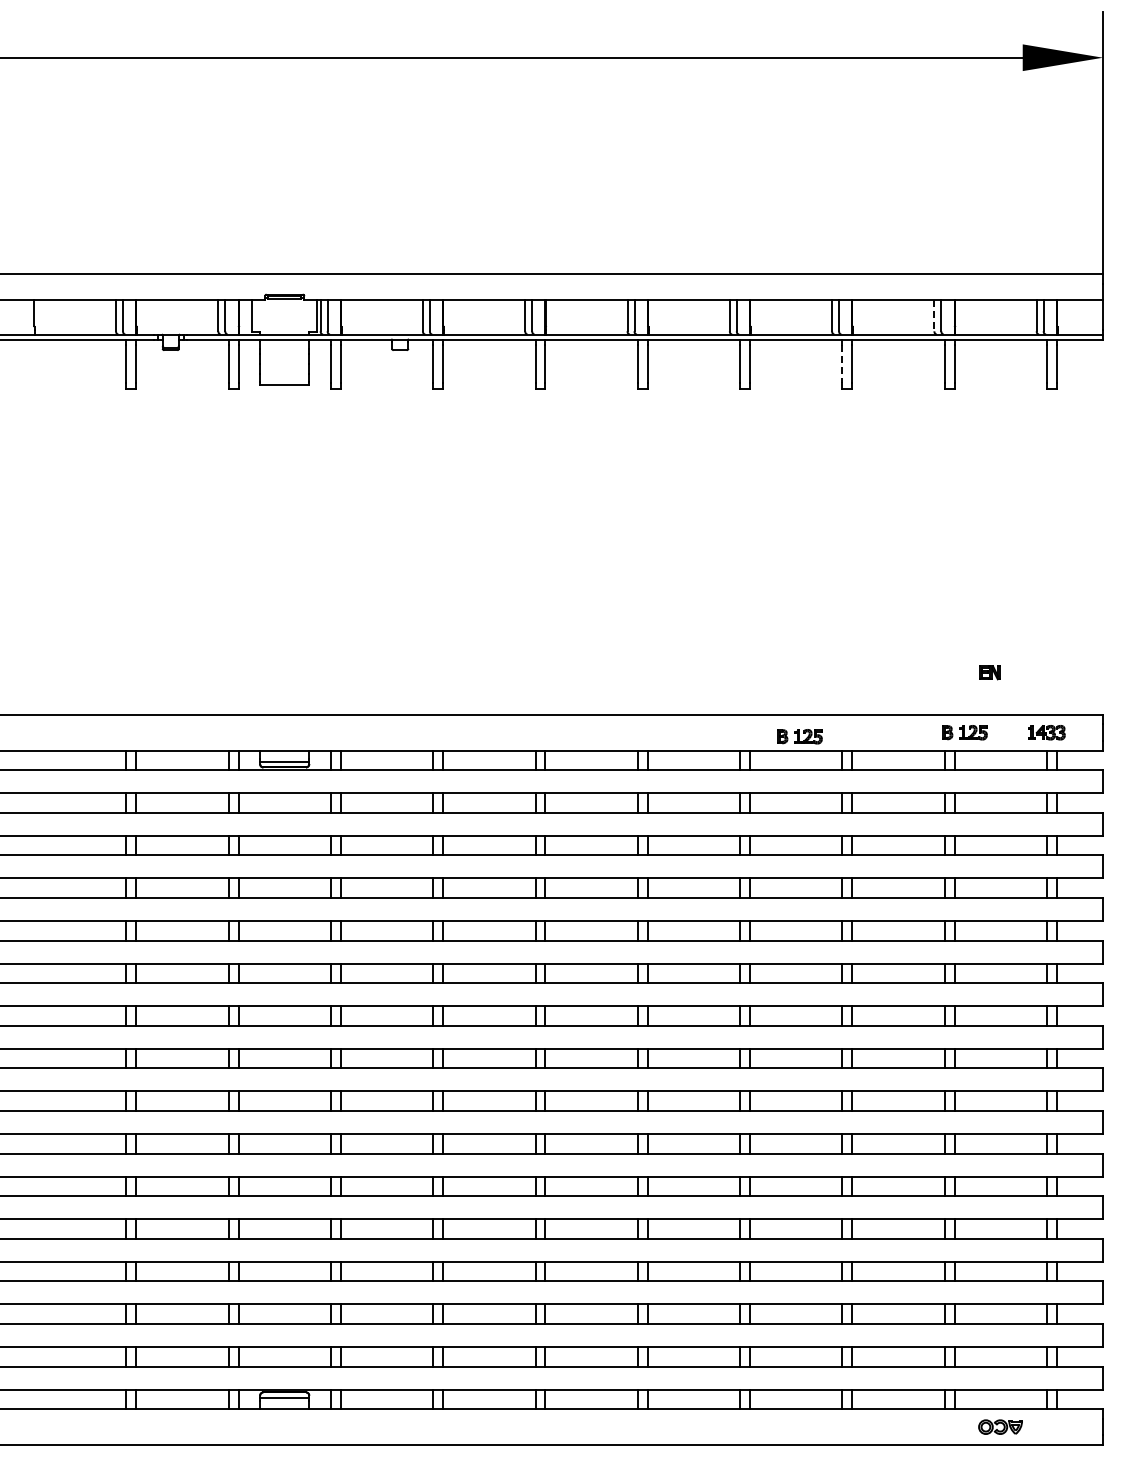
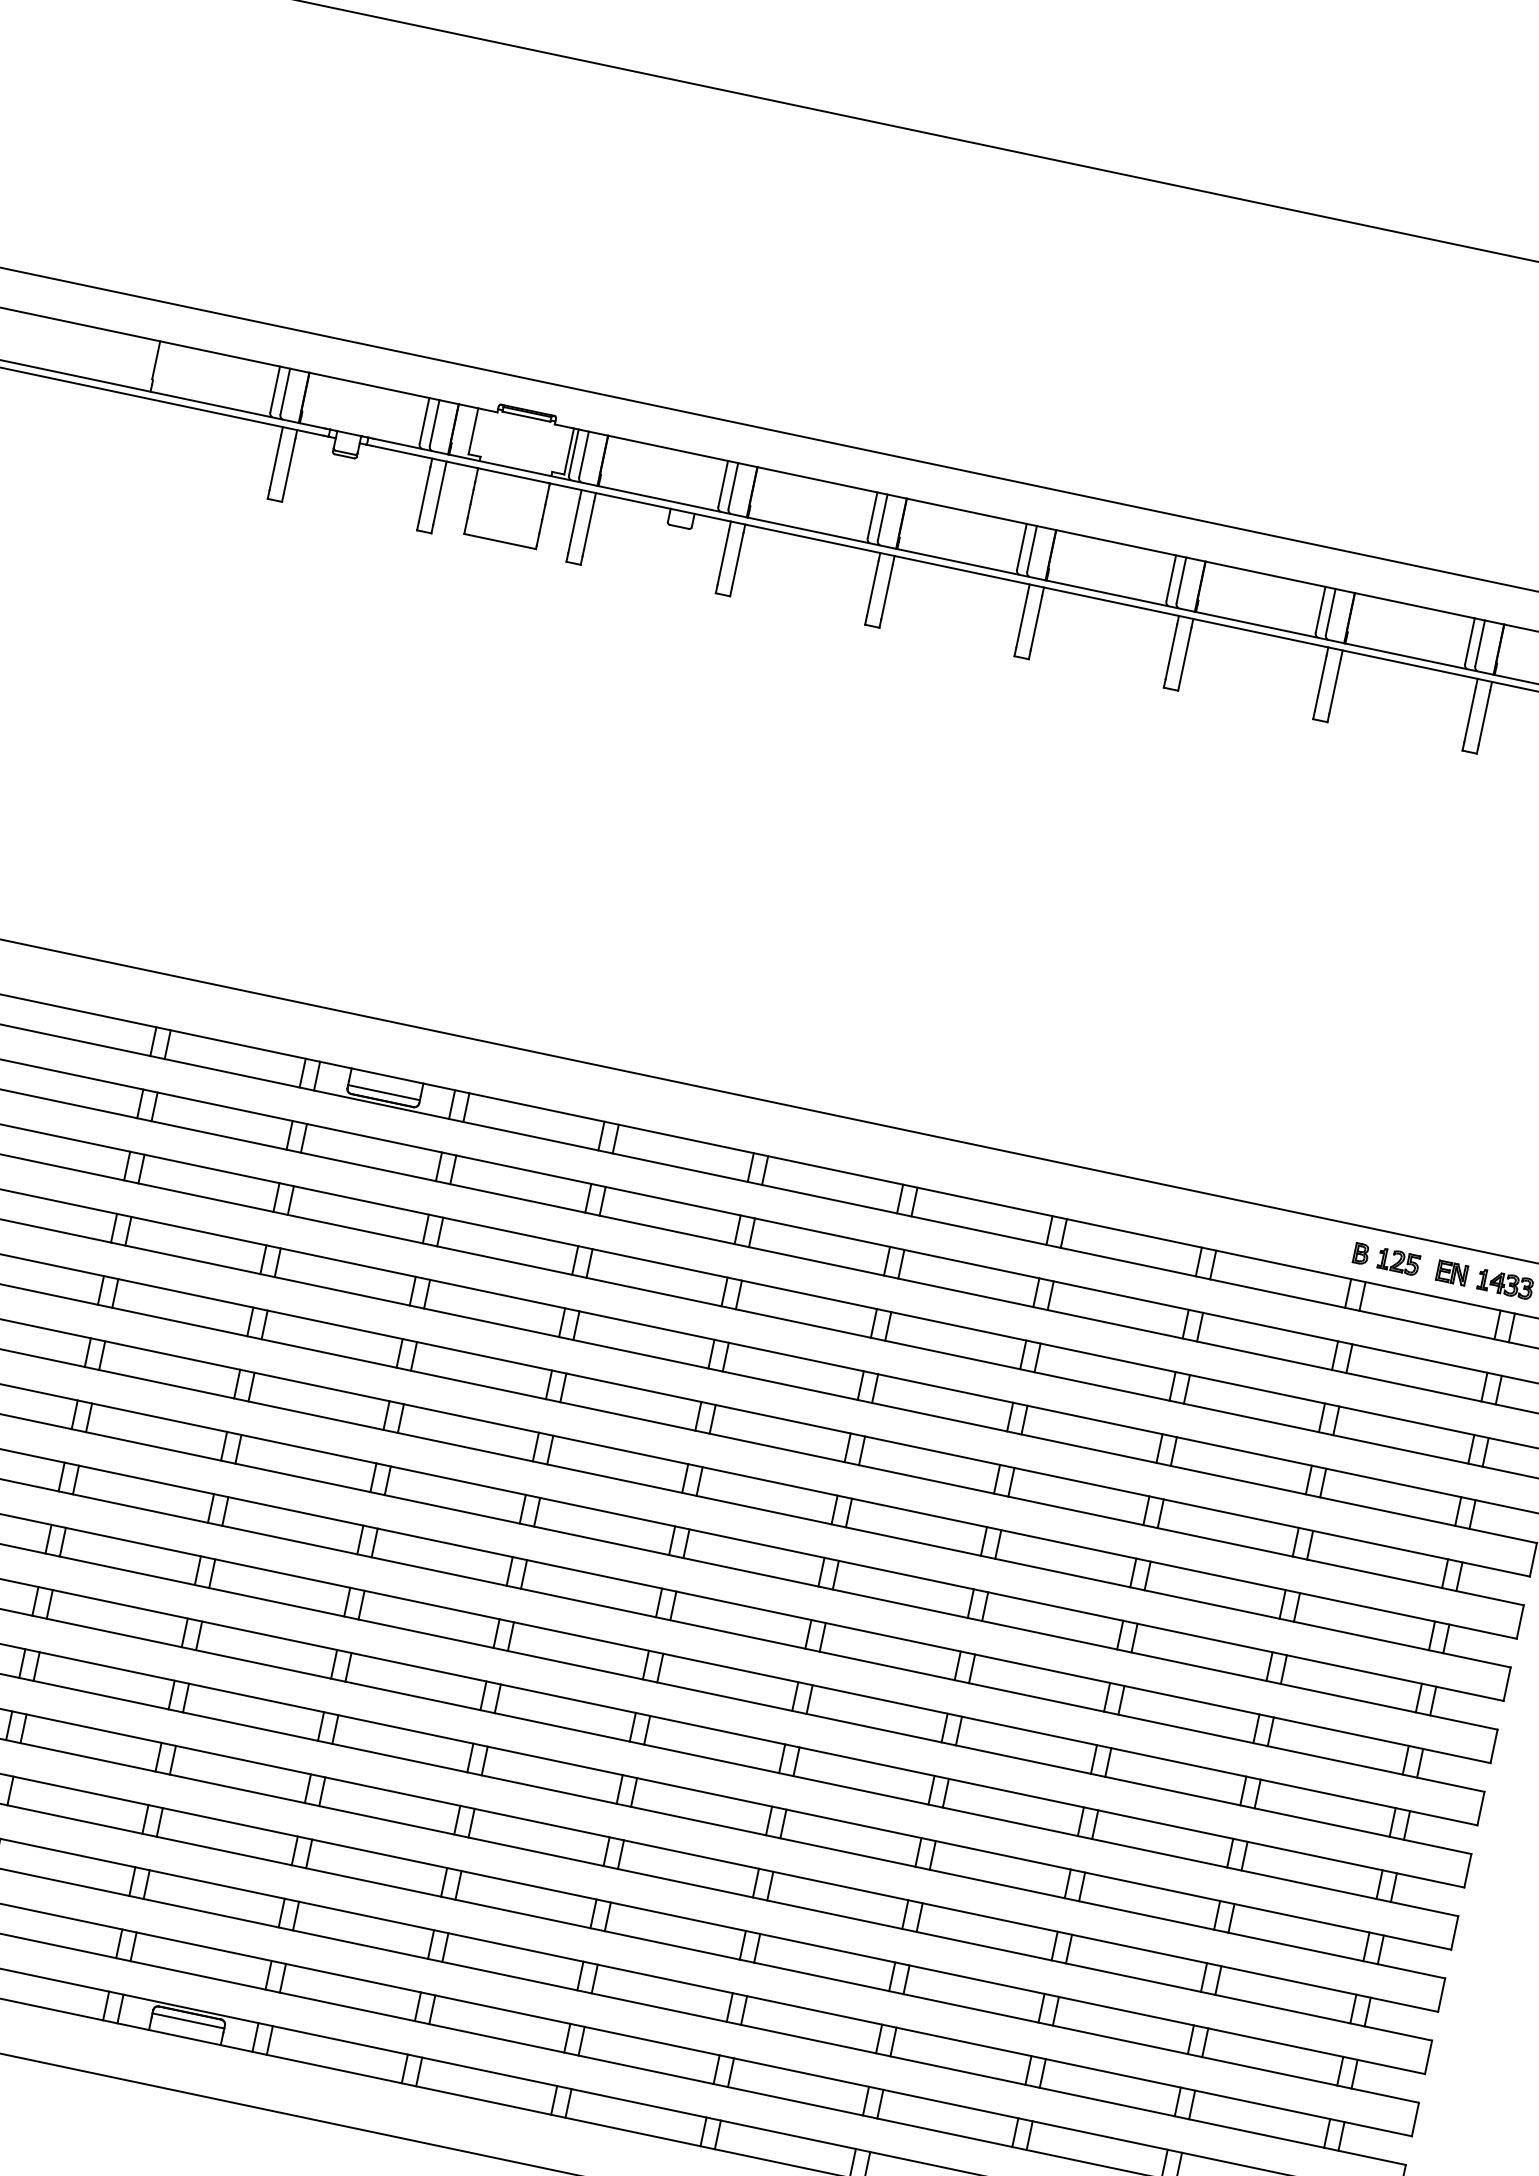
line: (934, 315) -> (1470, 640), dashed -> solid
line: (842, 364) -> (1320, 683), dashed -> solid
part: (989, 672) -> (1451, 1272), moved
part: (799, 736) -> (1143, 1213), removed

